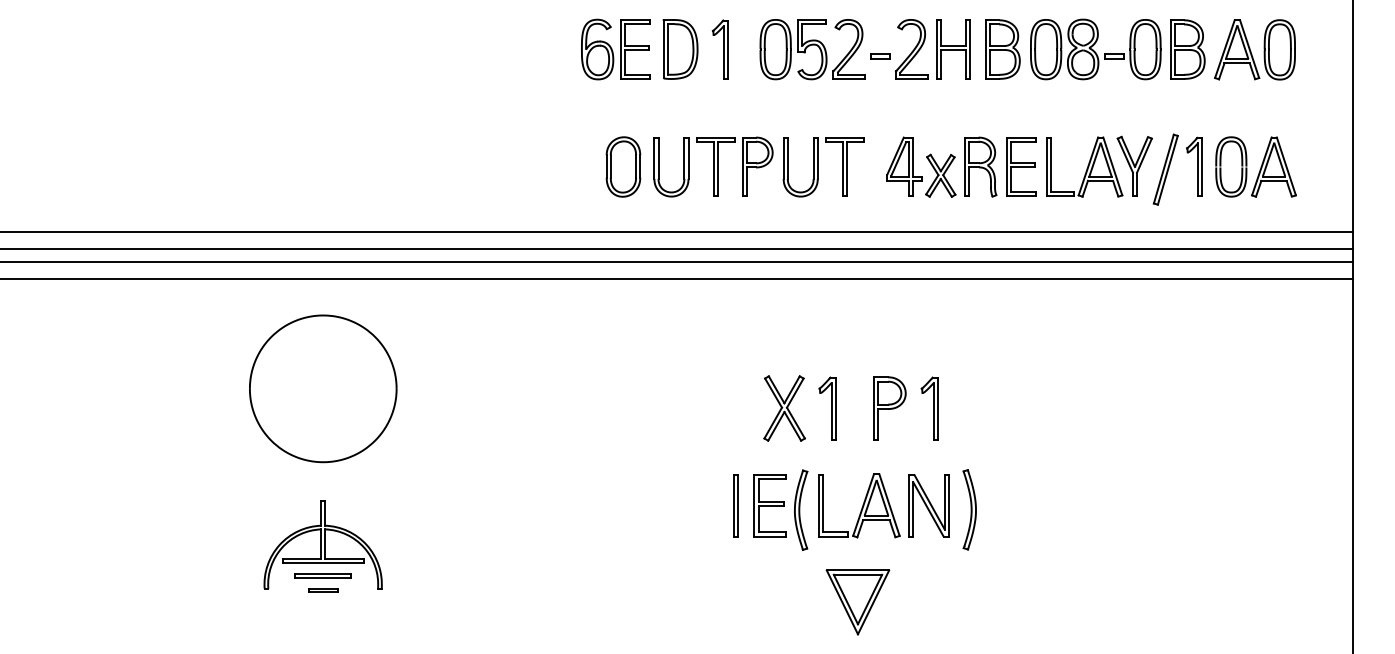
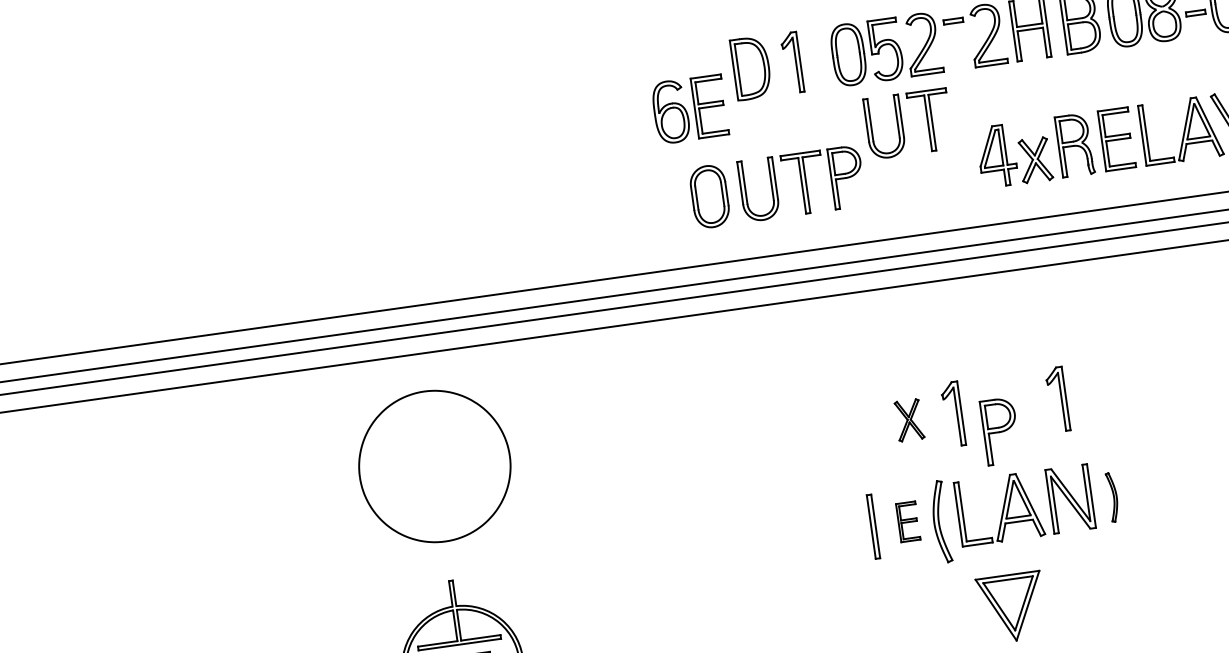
part: (615, 49) -> (689, 109), moved
part: (880, 56) -> (953, 21), moved
part: (823, 167) -> (908, 124), moved
part: (784, 408) -> (909, 420), size x0.6
part: (889, 408) -> (1000, 431), moved
part: (769, 505) -> (907, 521), size x0.6
part: (969, 509) -> (1112, 497), size x0.6

